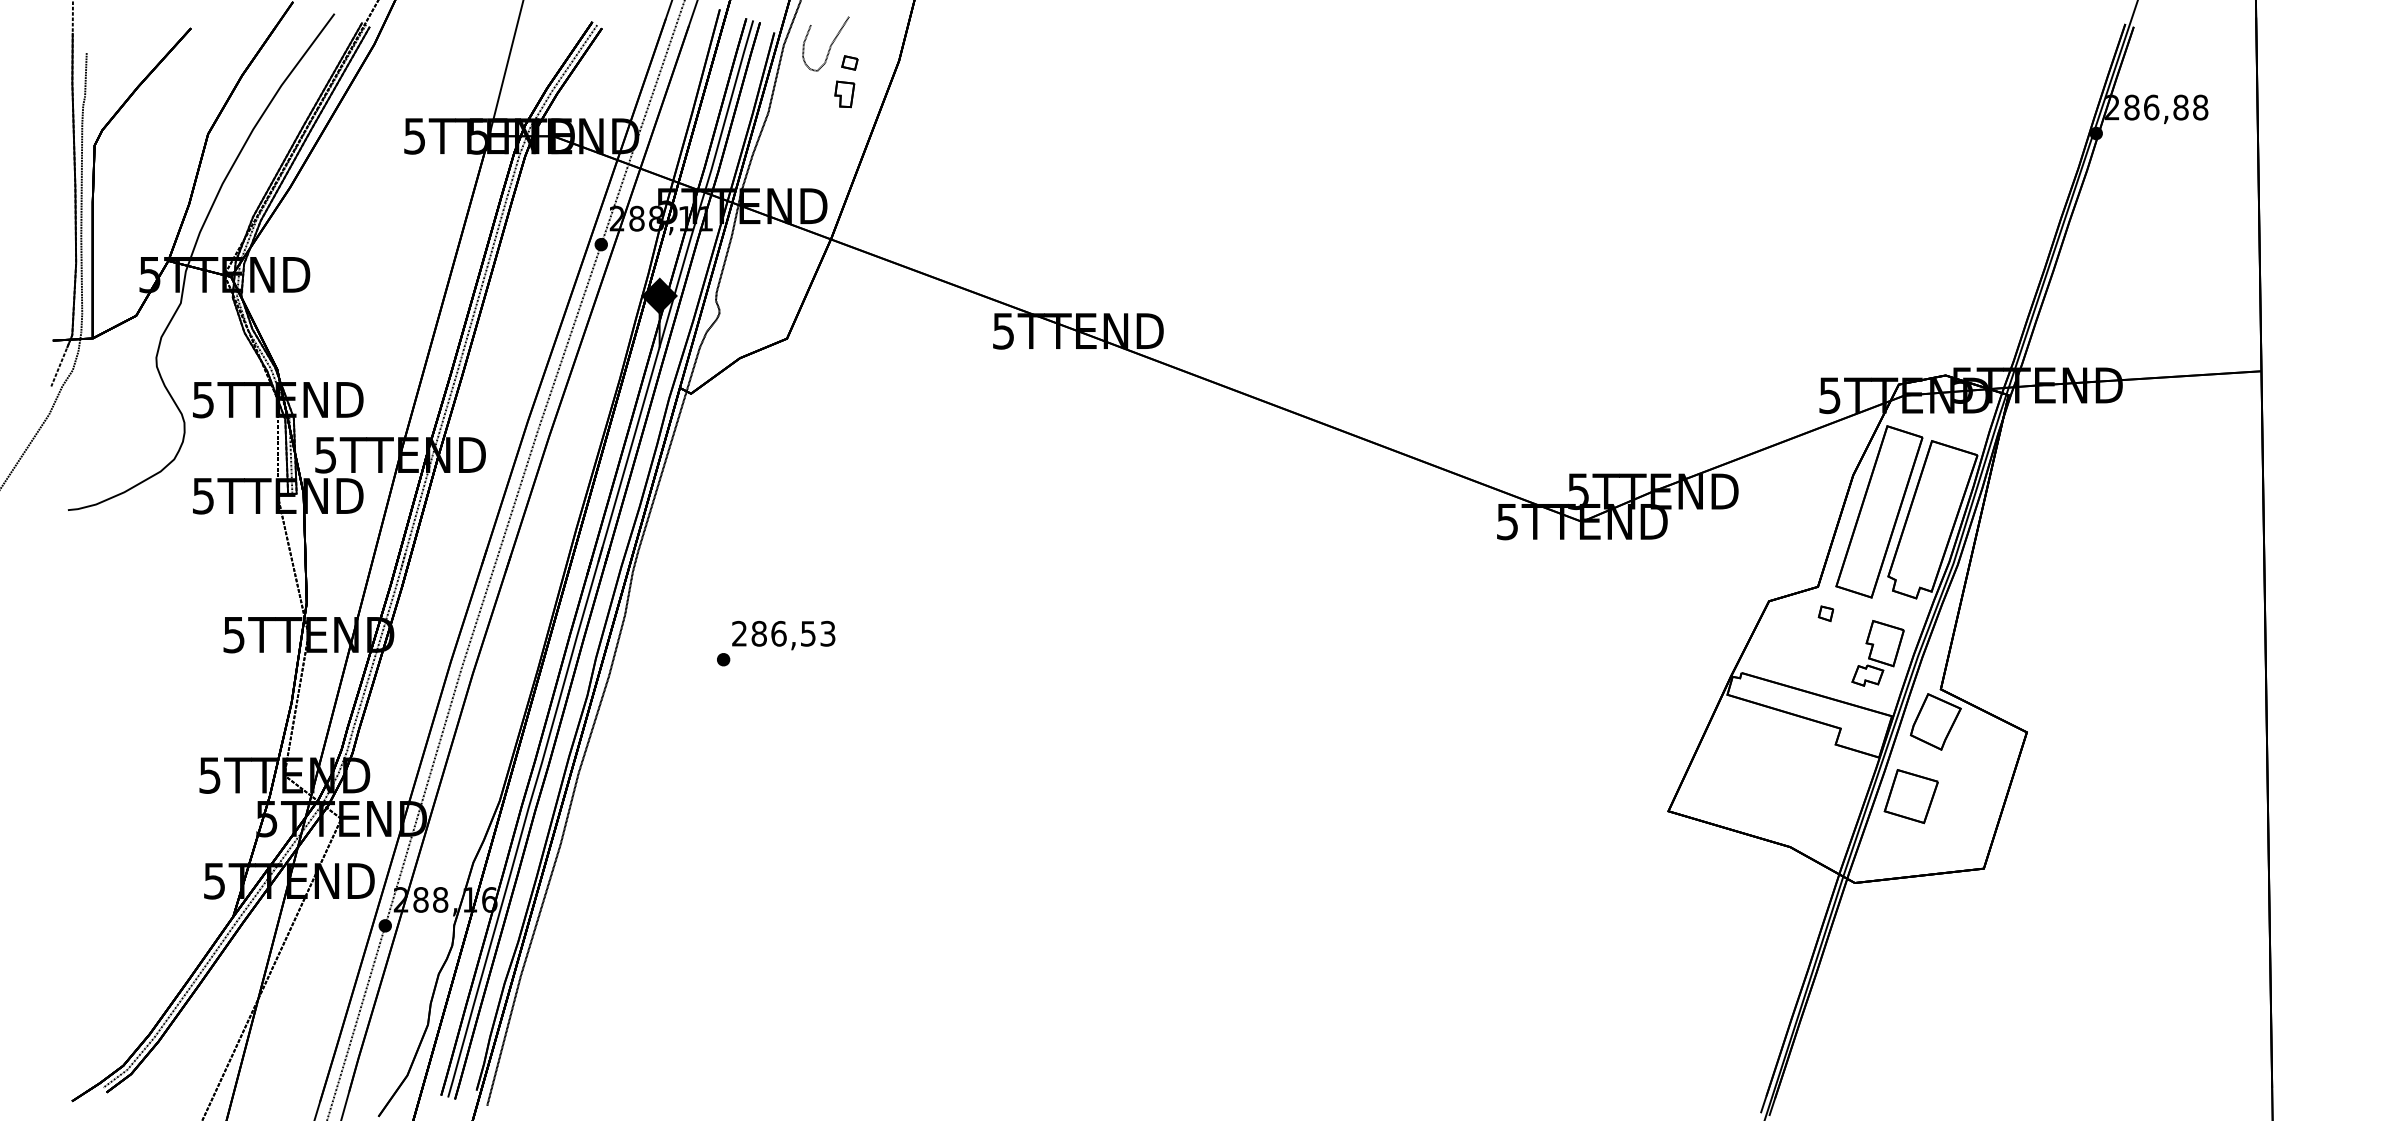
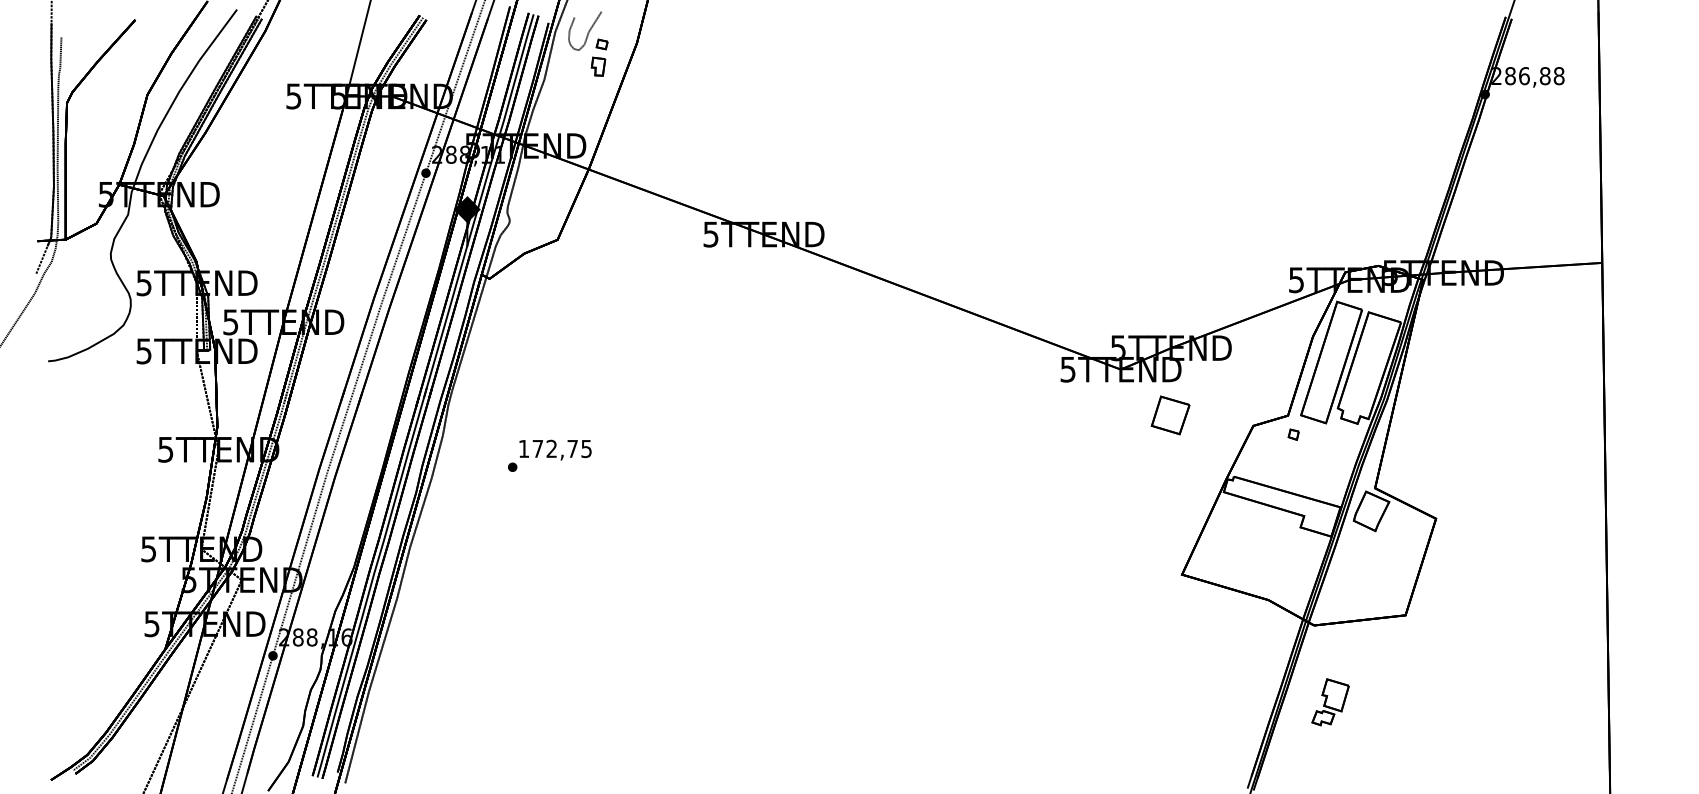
text: (783, 633) -> (555, 448), 286,53 -> 172,75
part: (1877, 653) -> (1330, 702), moved
part: (1910, 796) -> (1170, 415), moved

